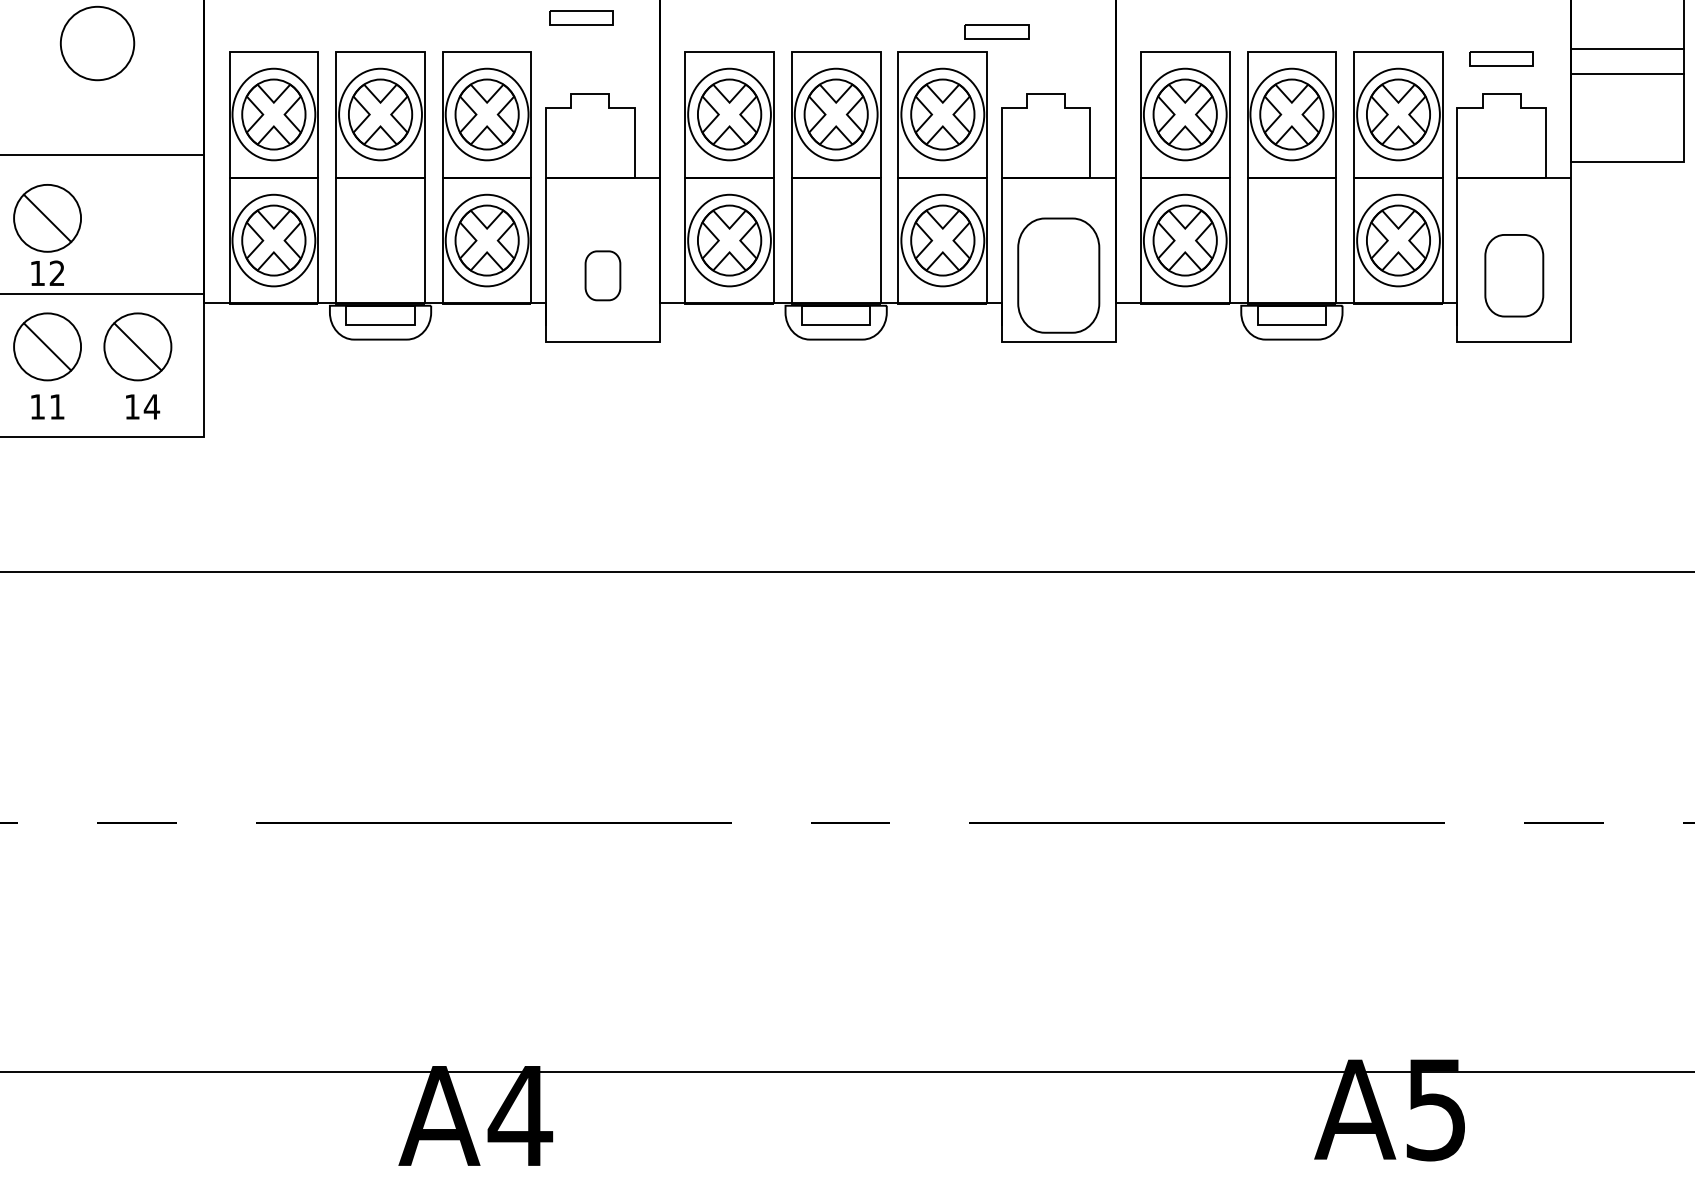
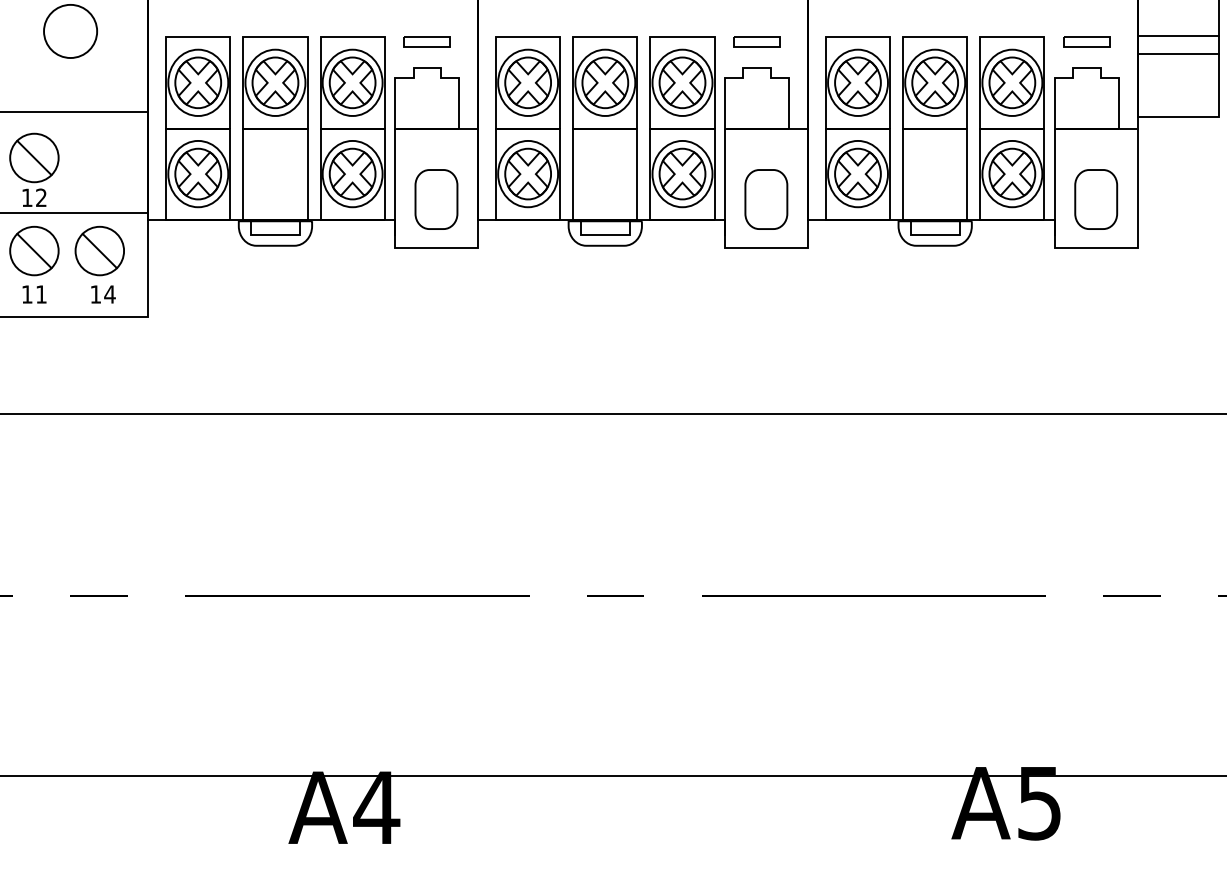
part: (581, 17) -> (427, 42), moved
part: (996, 31) -> (756, 42), moved
part: (602, 275) -> (436, 199), size x1.67
part: (1058, 275) -> (766, 199), size x0.71

